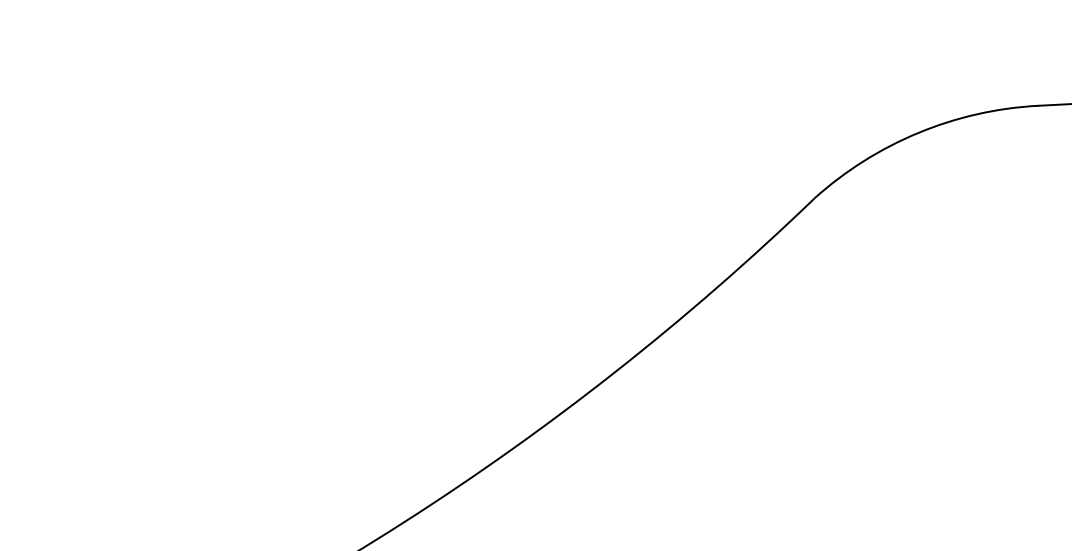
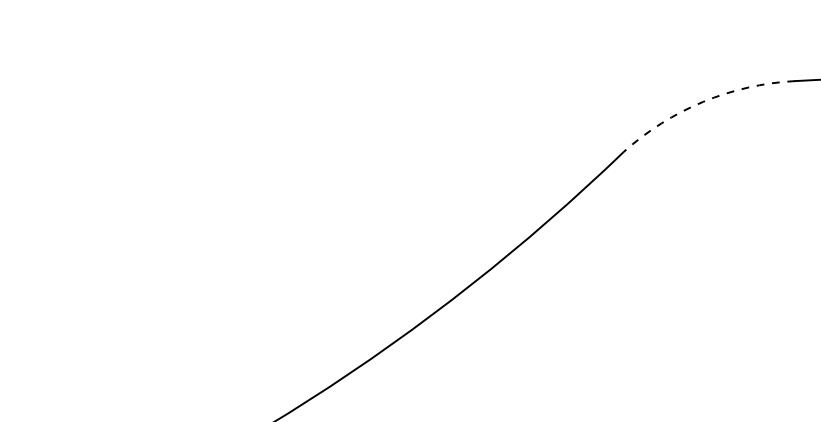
arc: (918, 132) -> (703, 101), solid -> dashed

